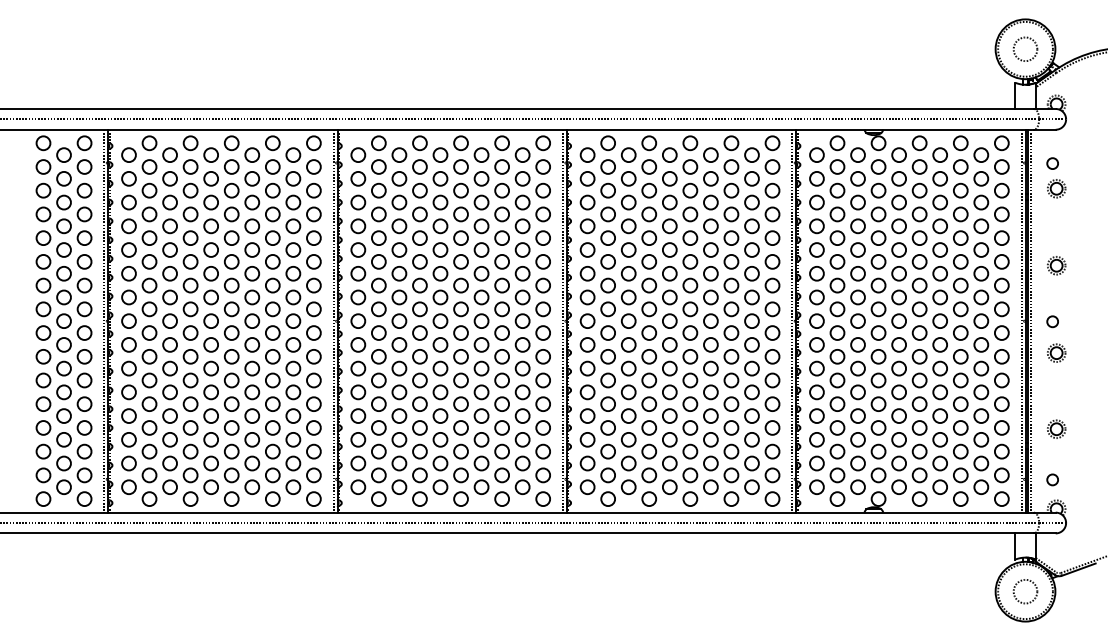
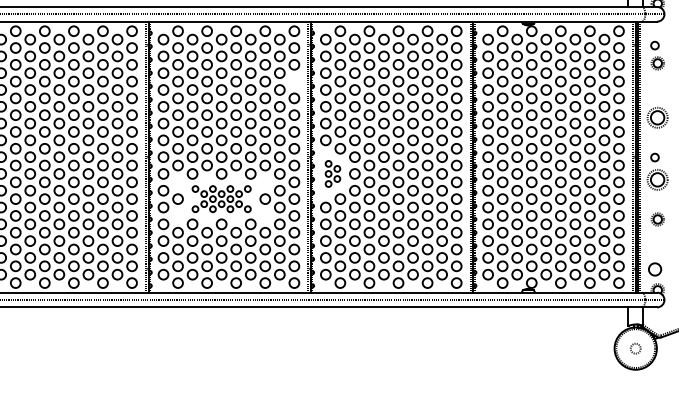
circle: (542, 214) -> (293, 81), removed
part: (1056, 265) -> (657, 117), size x1.6
part: (597, 344) -> (332, 173), size x0.6
part: (1056, 352) -> (657, 179), size x1.6
part: (440, 380) -> (221, 199), size x0.6
part: (1056, 428) -> (657, 218), moved
circle: (1052, 479) -> (654, 269), size x1.6
circle: (1025, 591) -> (635, 348), size x0.6

